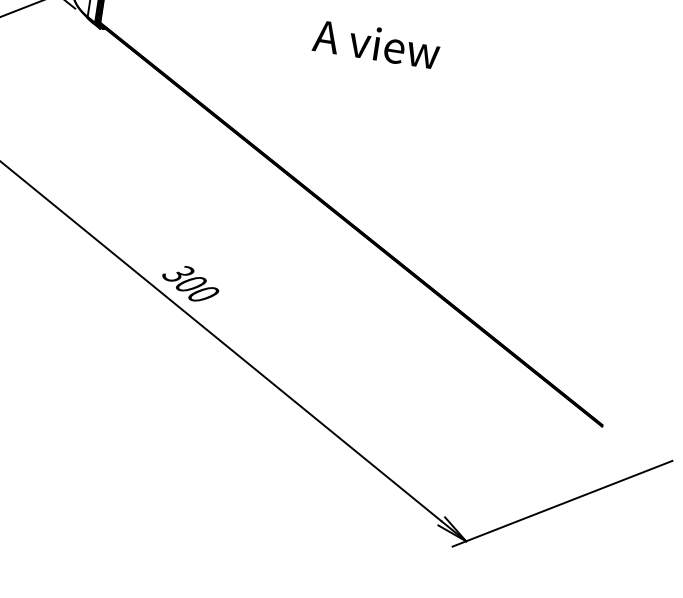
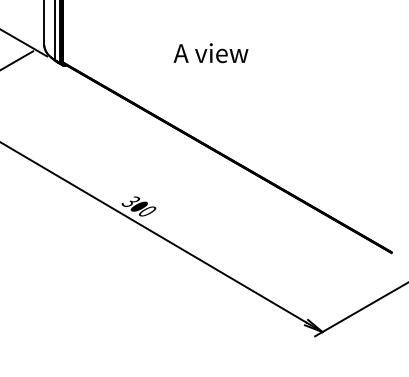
text: (375, 44) -> (210, 53), moved

